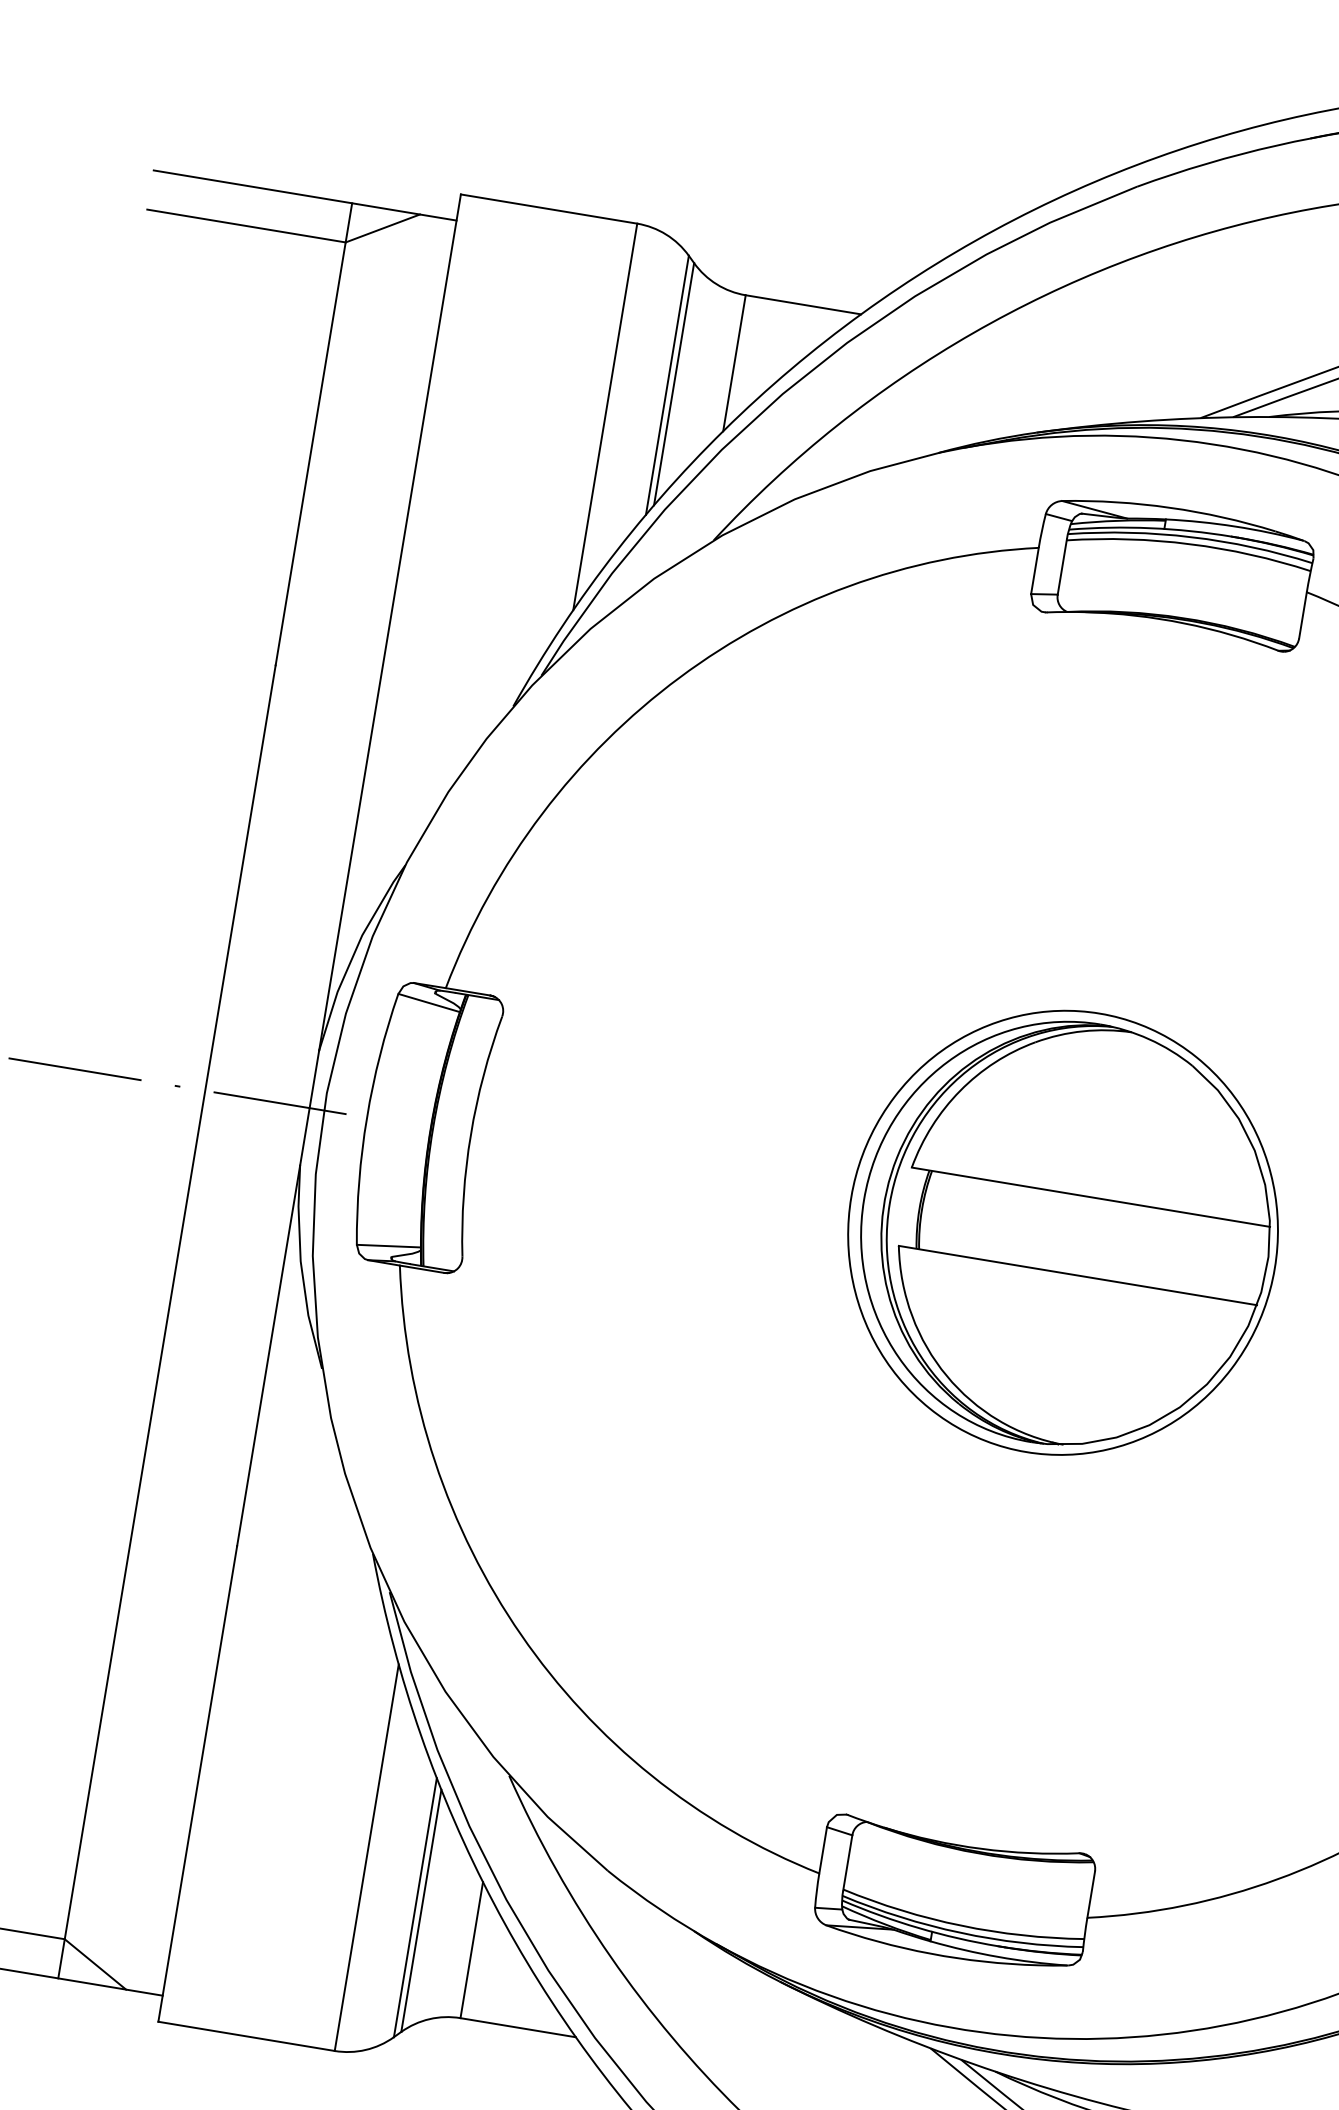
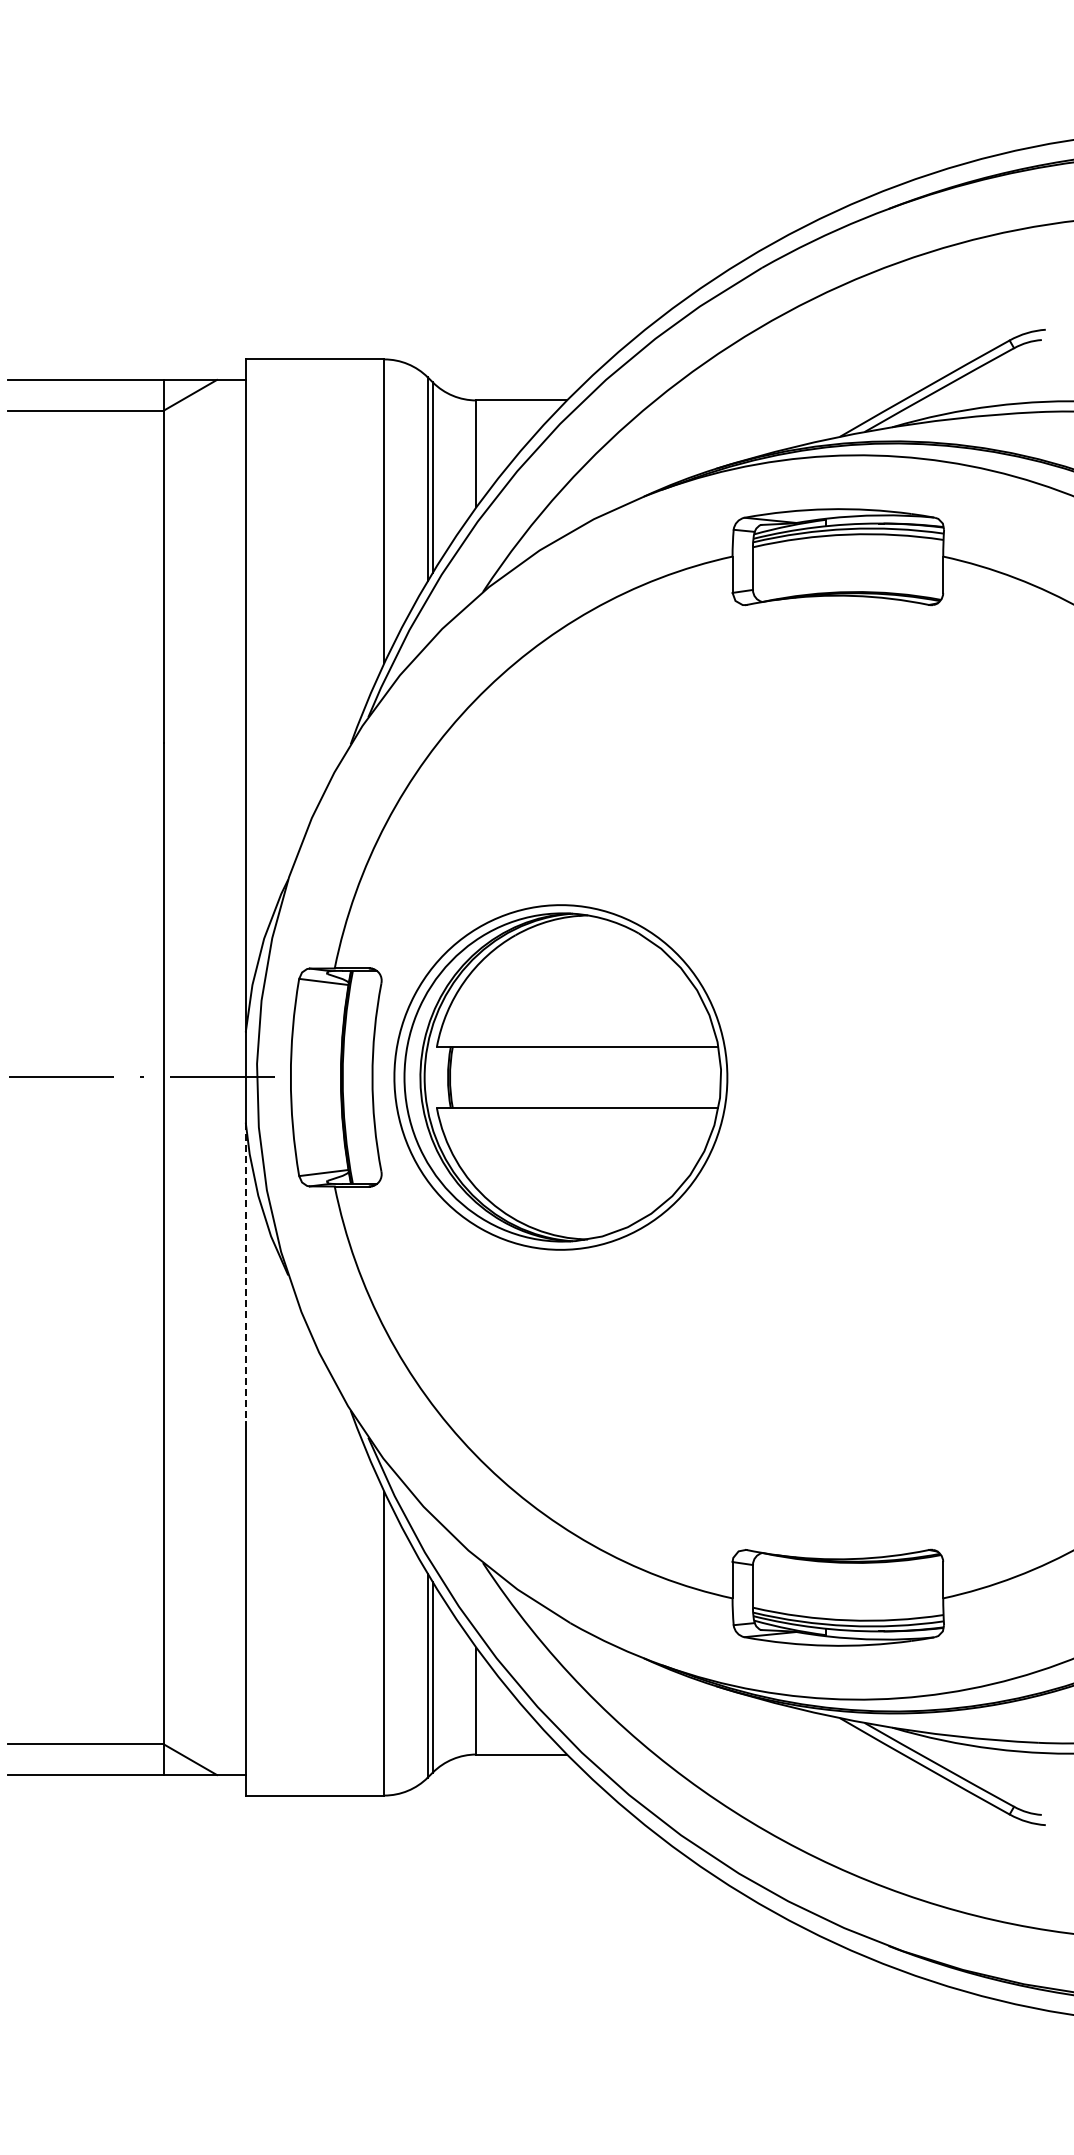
part: (1062, 1232) -> (560, 1077), moved
line: (268, 1356) -> (245, 1272), solid -> dashed

